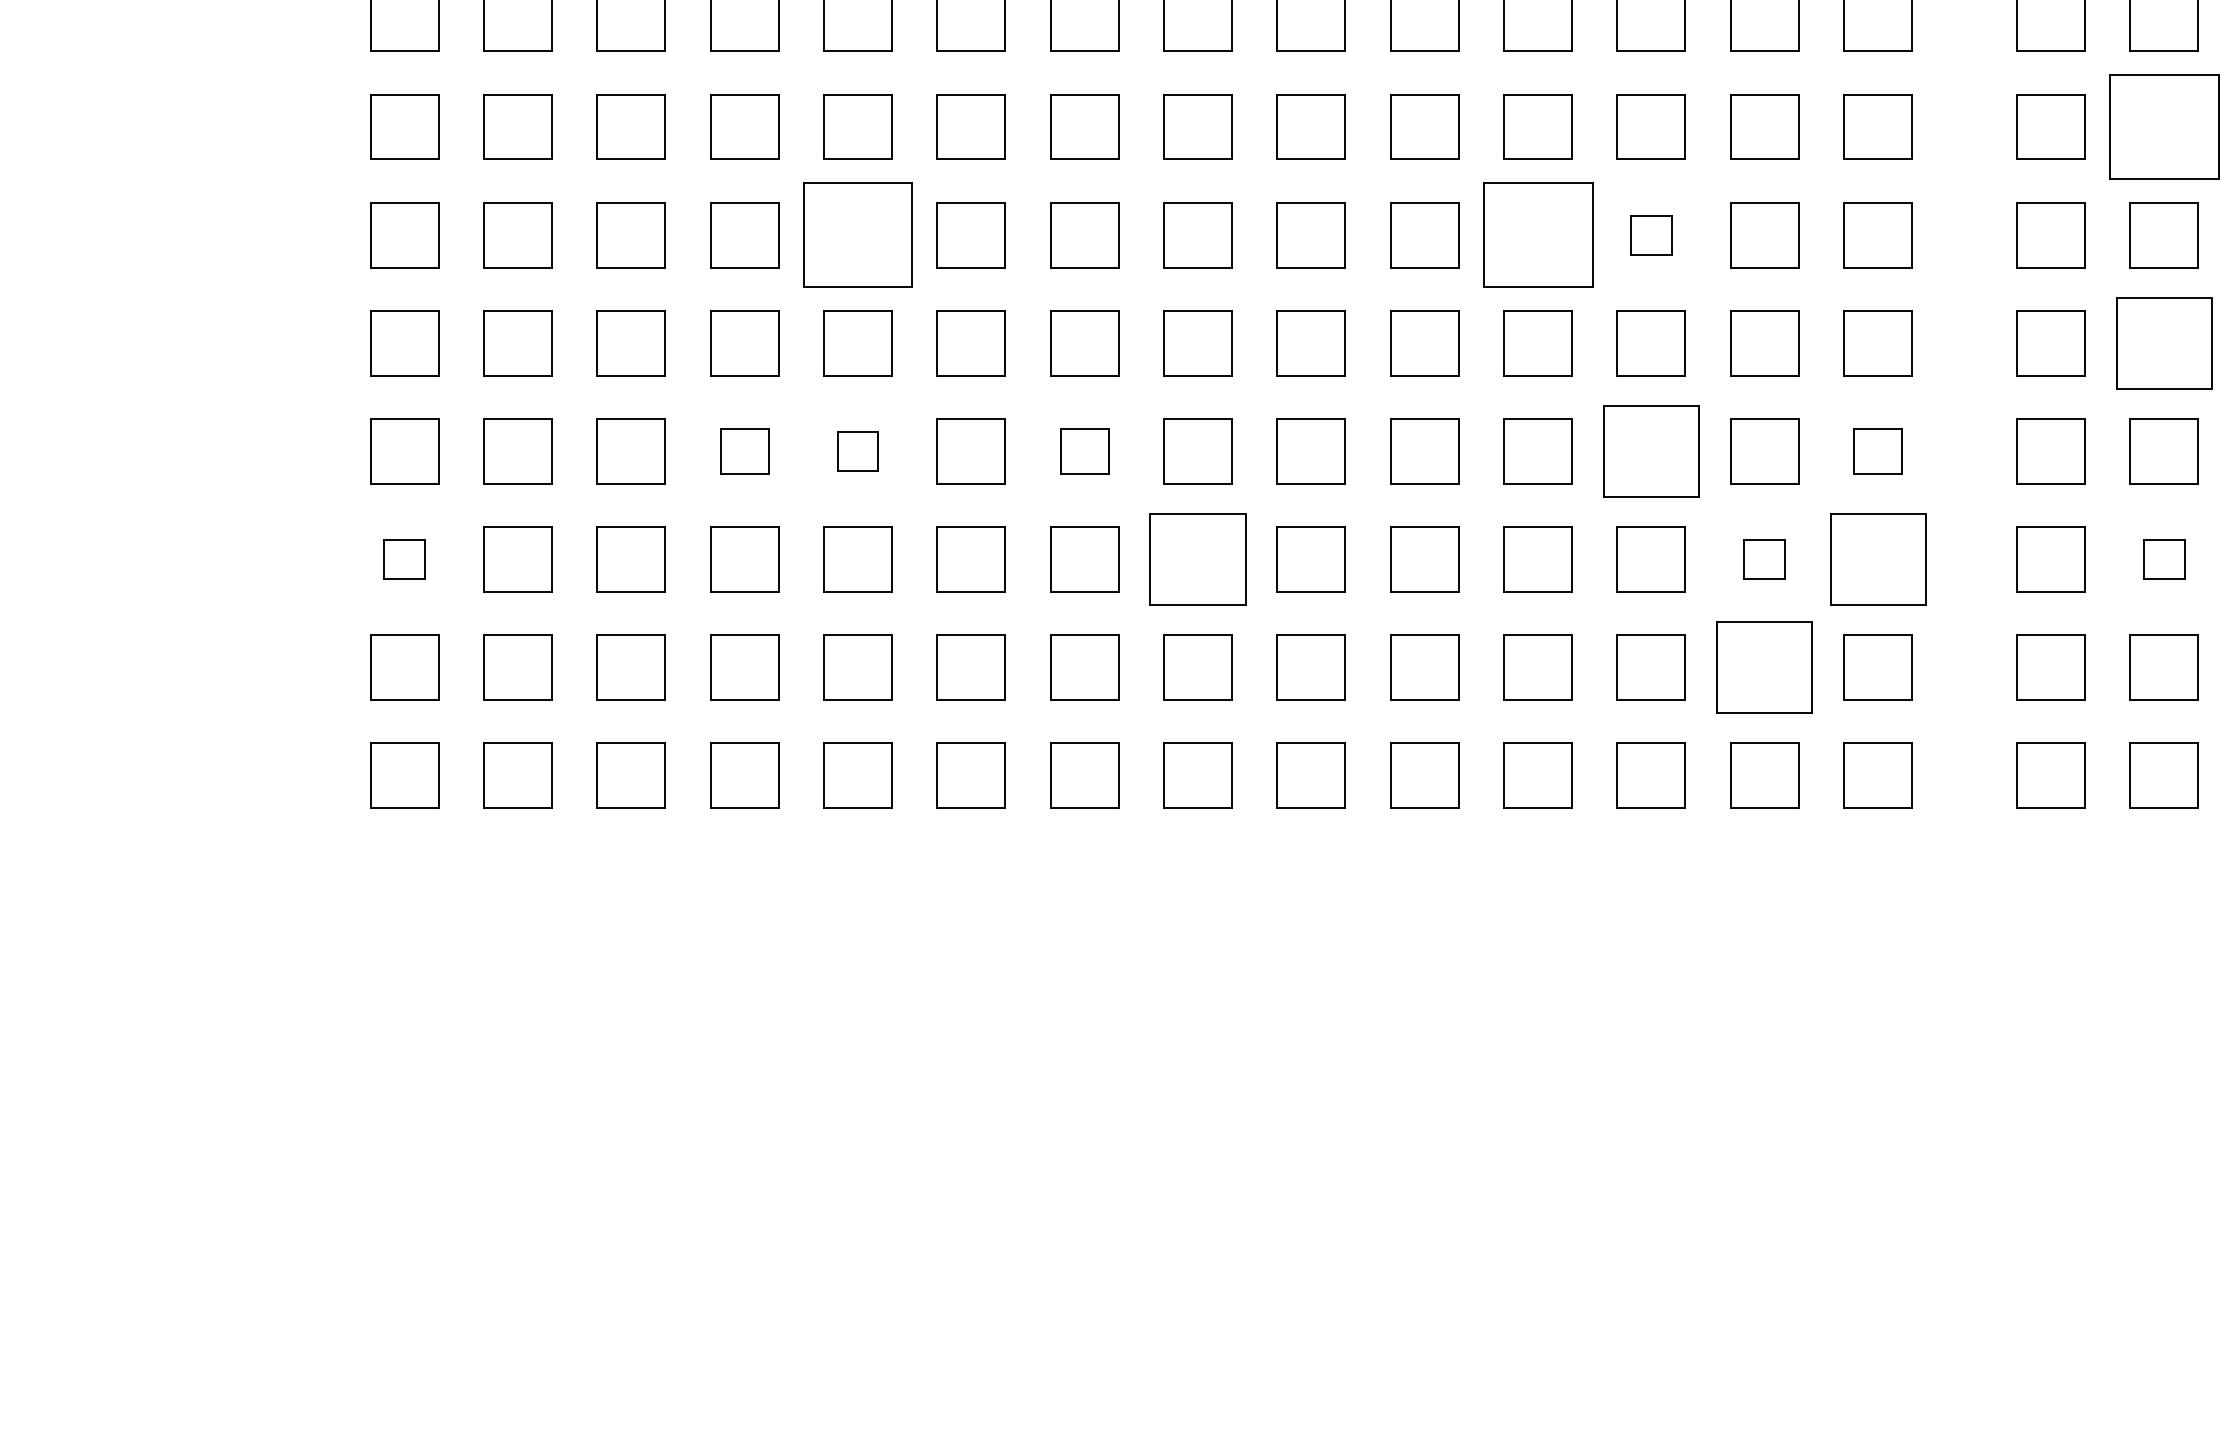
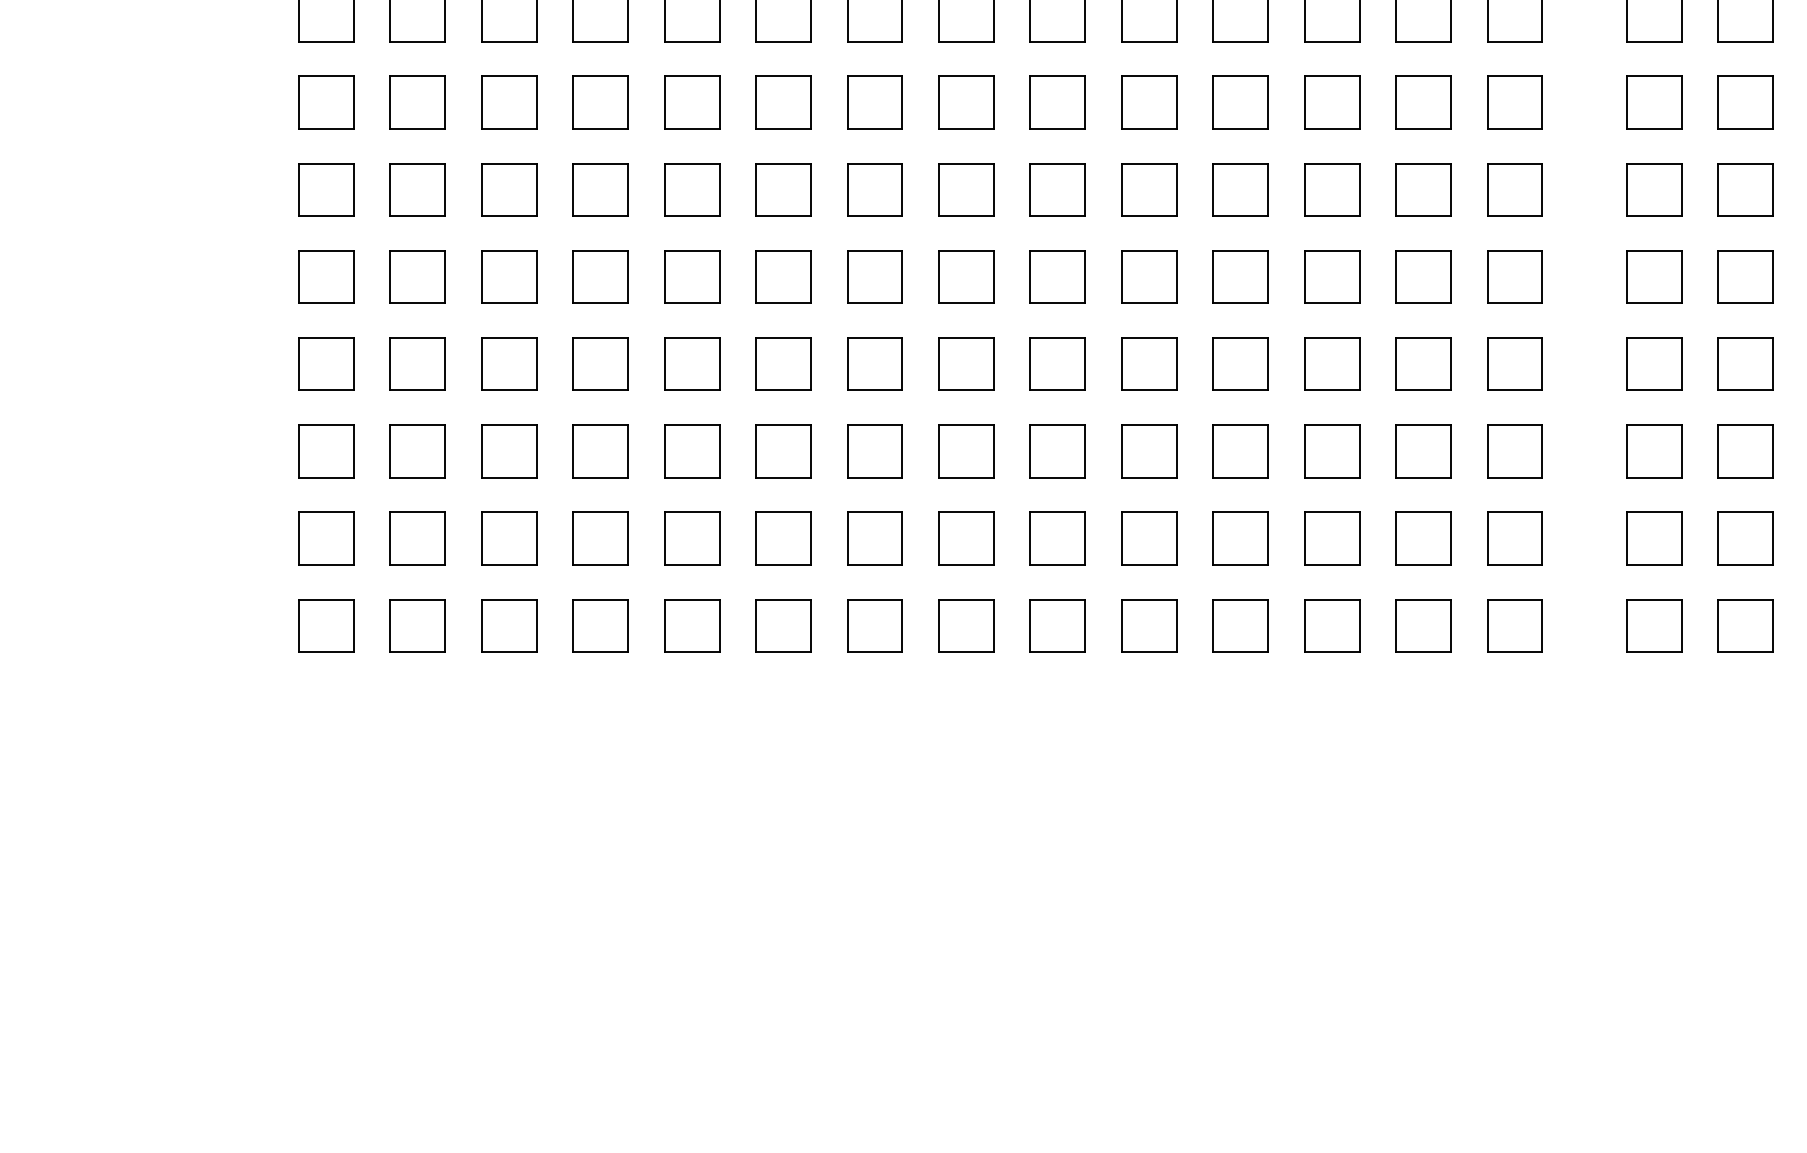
part: (2163, 126) -> (1745, 102), size x0.62
part: (857, 235) -> (691, 190), size x0.62
part: (1537, 235) -> (1240, 190), size x0.62
part: (1650, 235) -> (1331, 190), size x1.67
part: (2163, 343) -> (1745, 277), size x0.71
part: (744, 451) -> (600, 364), size x1.43
part: (857, 451) -> (691, 364), size x1.67
part: (1084, 451) -> (874, 364), size x1.43
part: (1650, 451) -> (1331, 364), size x0.71
part: (1877, 451) -> (1514, 364), size x1.43
part: (404, 559) -> (326, 451), size x1.67
part: (1197, 559) -> (966, 451), size x0.71
part: (1764, 559) -> (1423, 451), size x1.67
part: (1877, 559) -> (1514, 451), size x0.71
part: (2163, 559) -> (1745, 451), size x1.67
part: (1764, 667) -> (1423, 538), size x0.71

